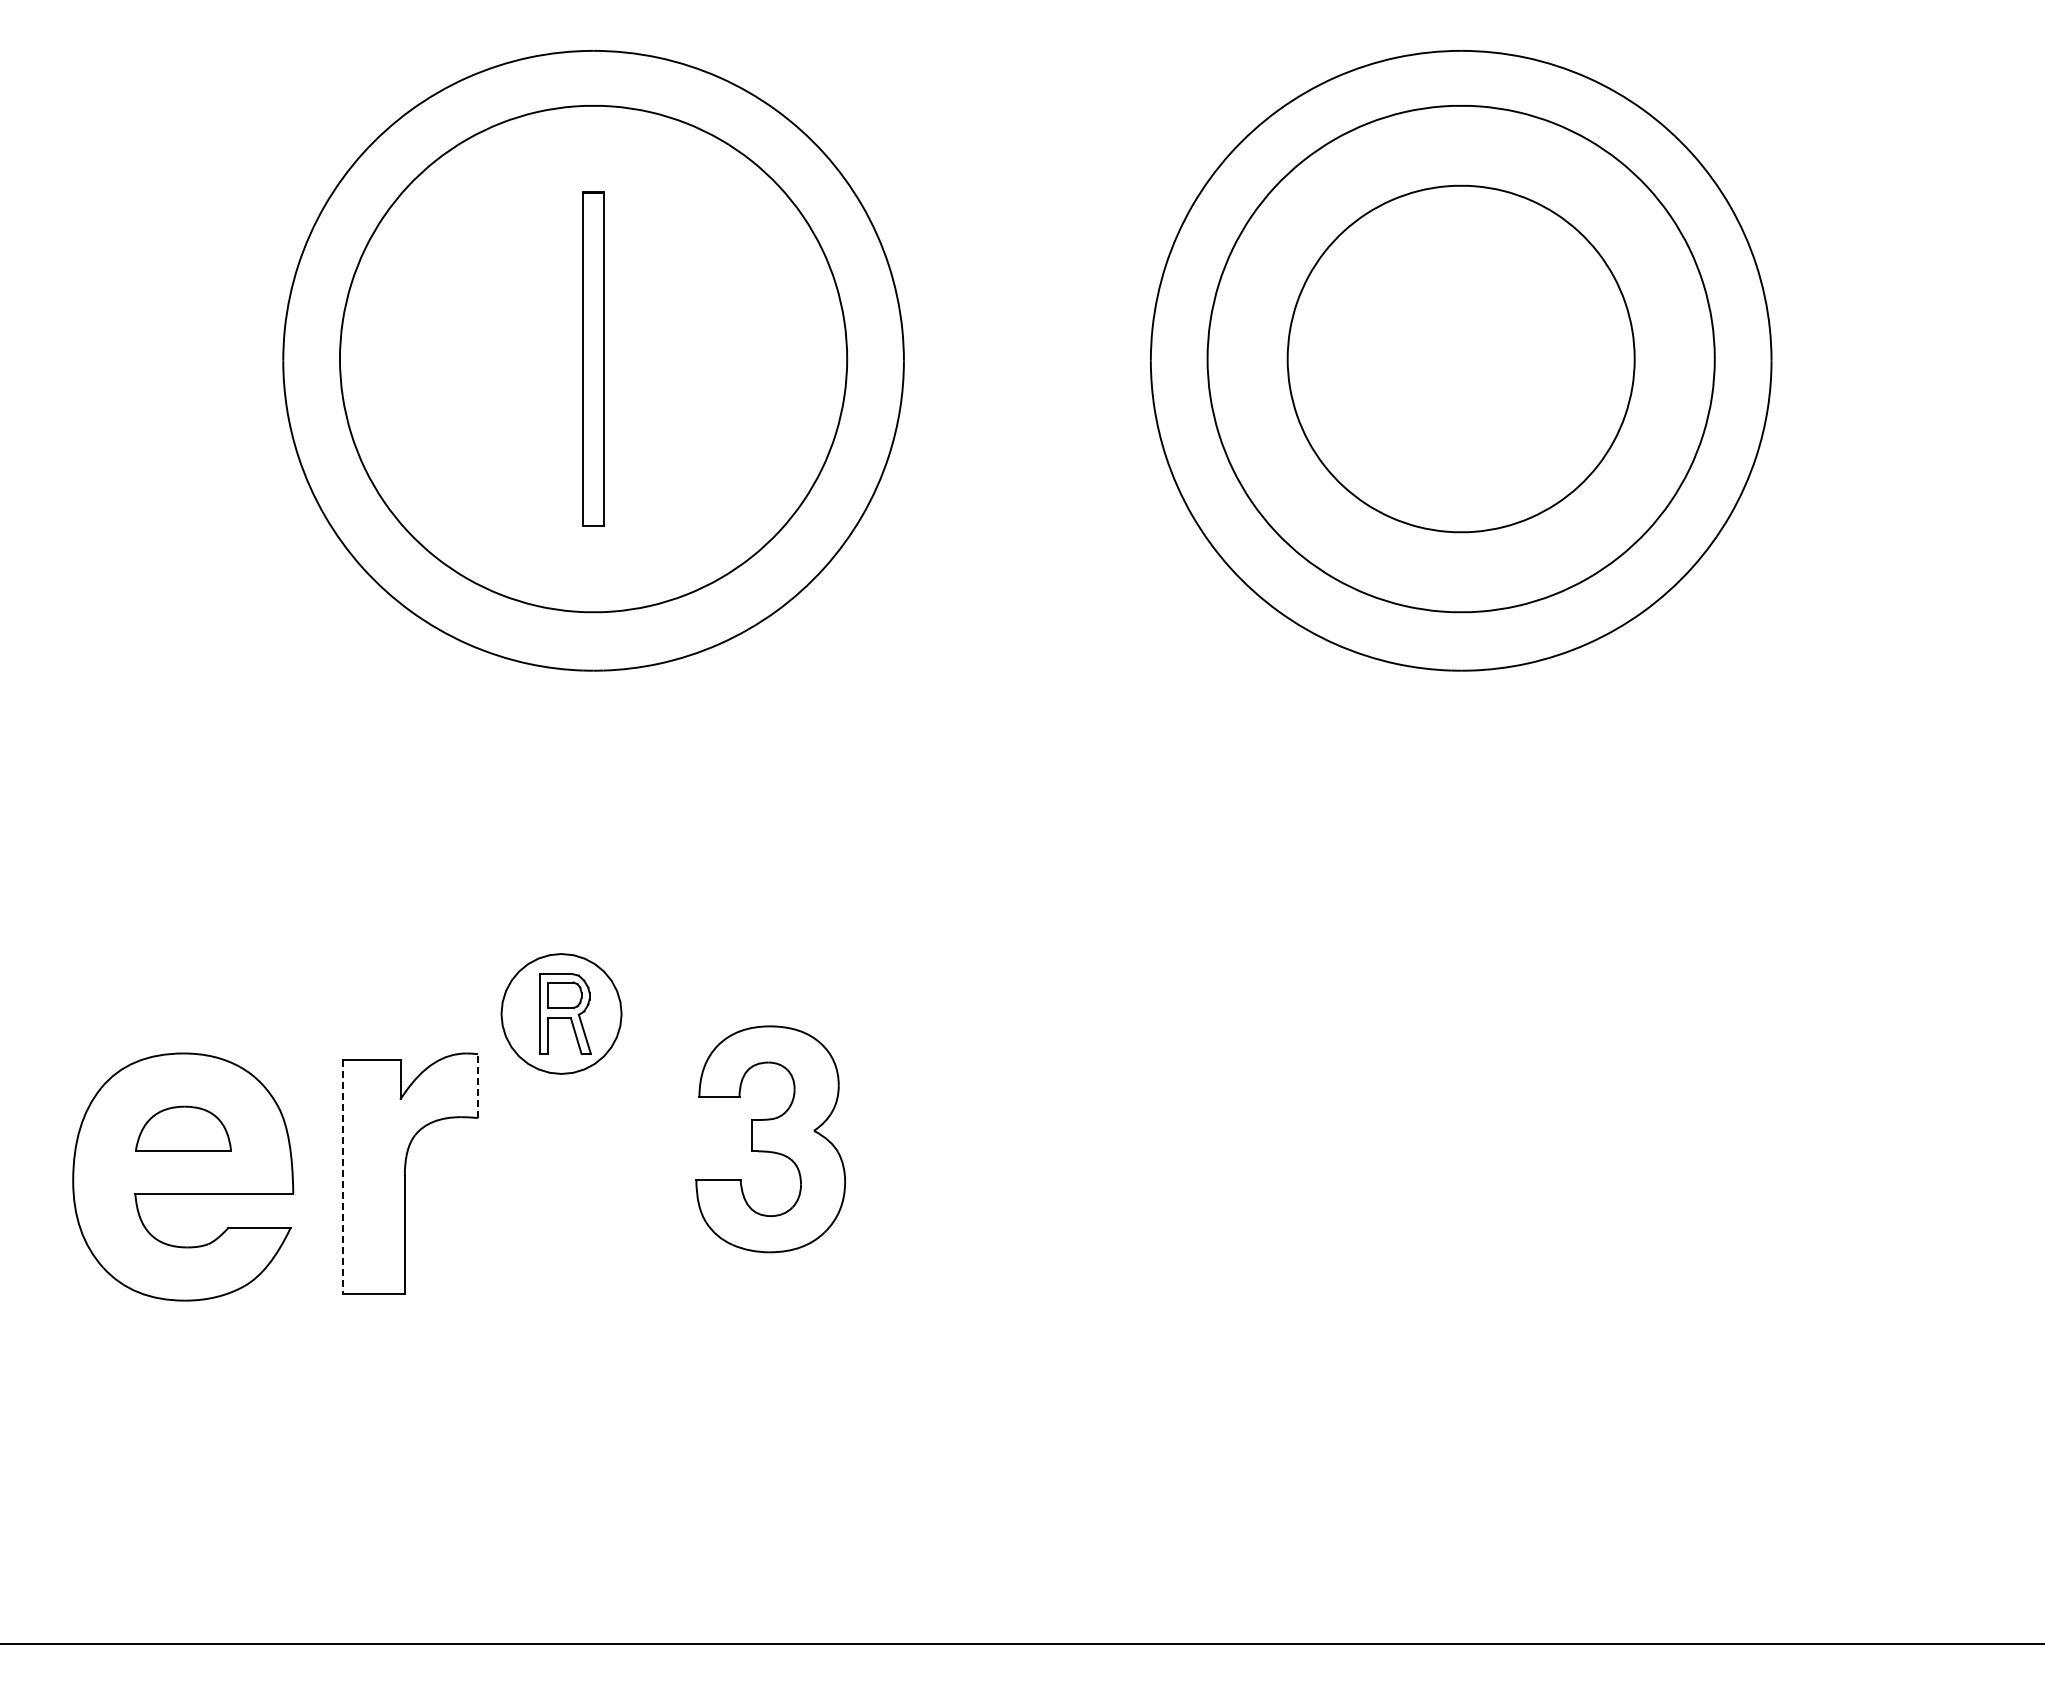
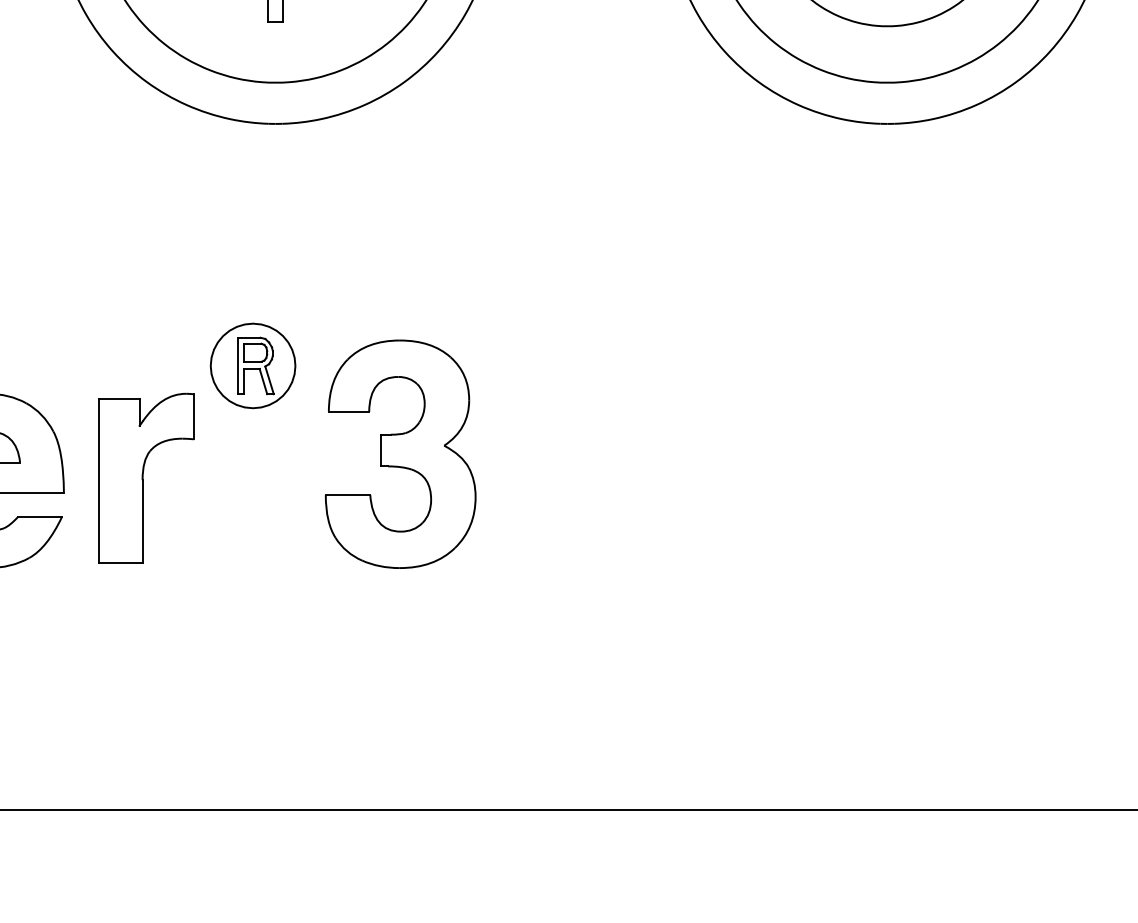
line: (477, 1086) -> (193, 417), dashed -> solid
part: (770, 1139) -> (400, 454), size x1.43
line: (342, 1177) -> (98, 481), dashed -> solid

